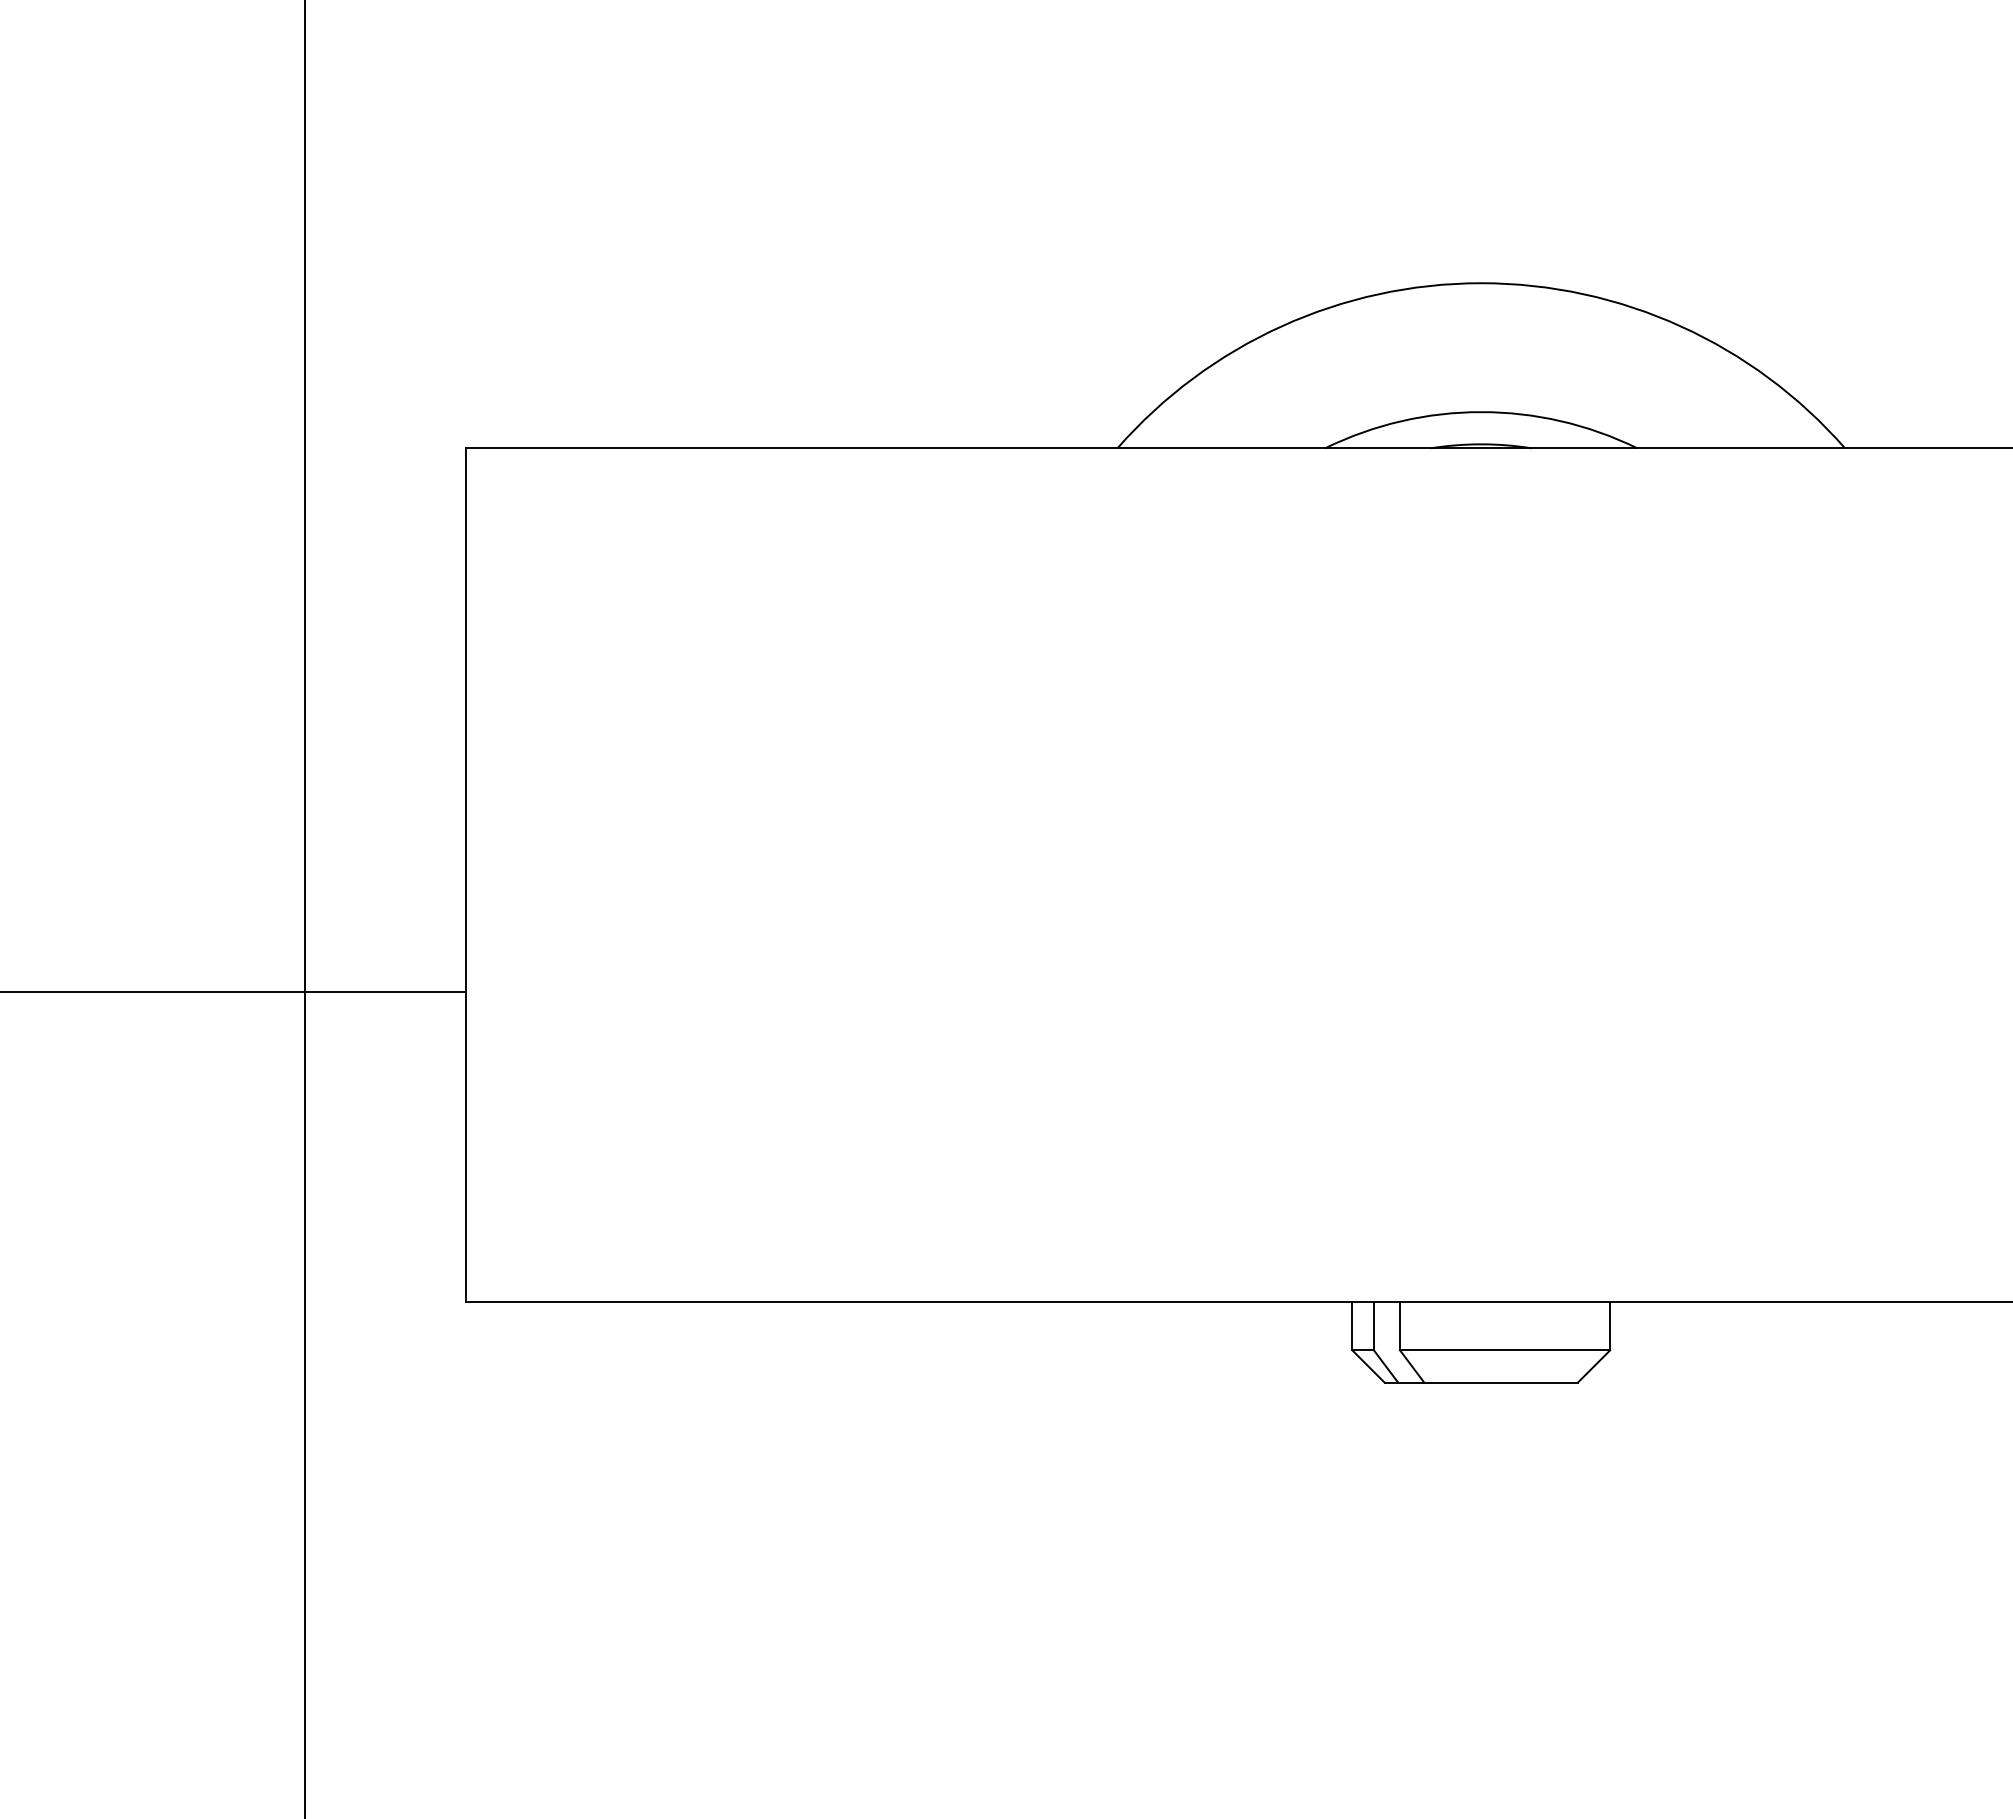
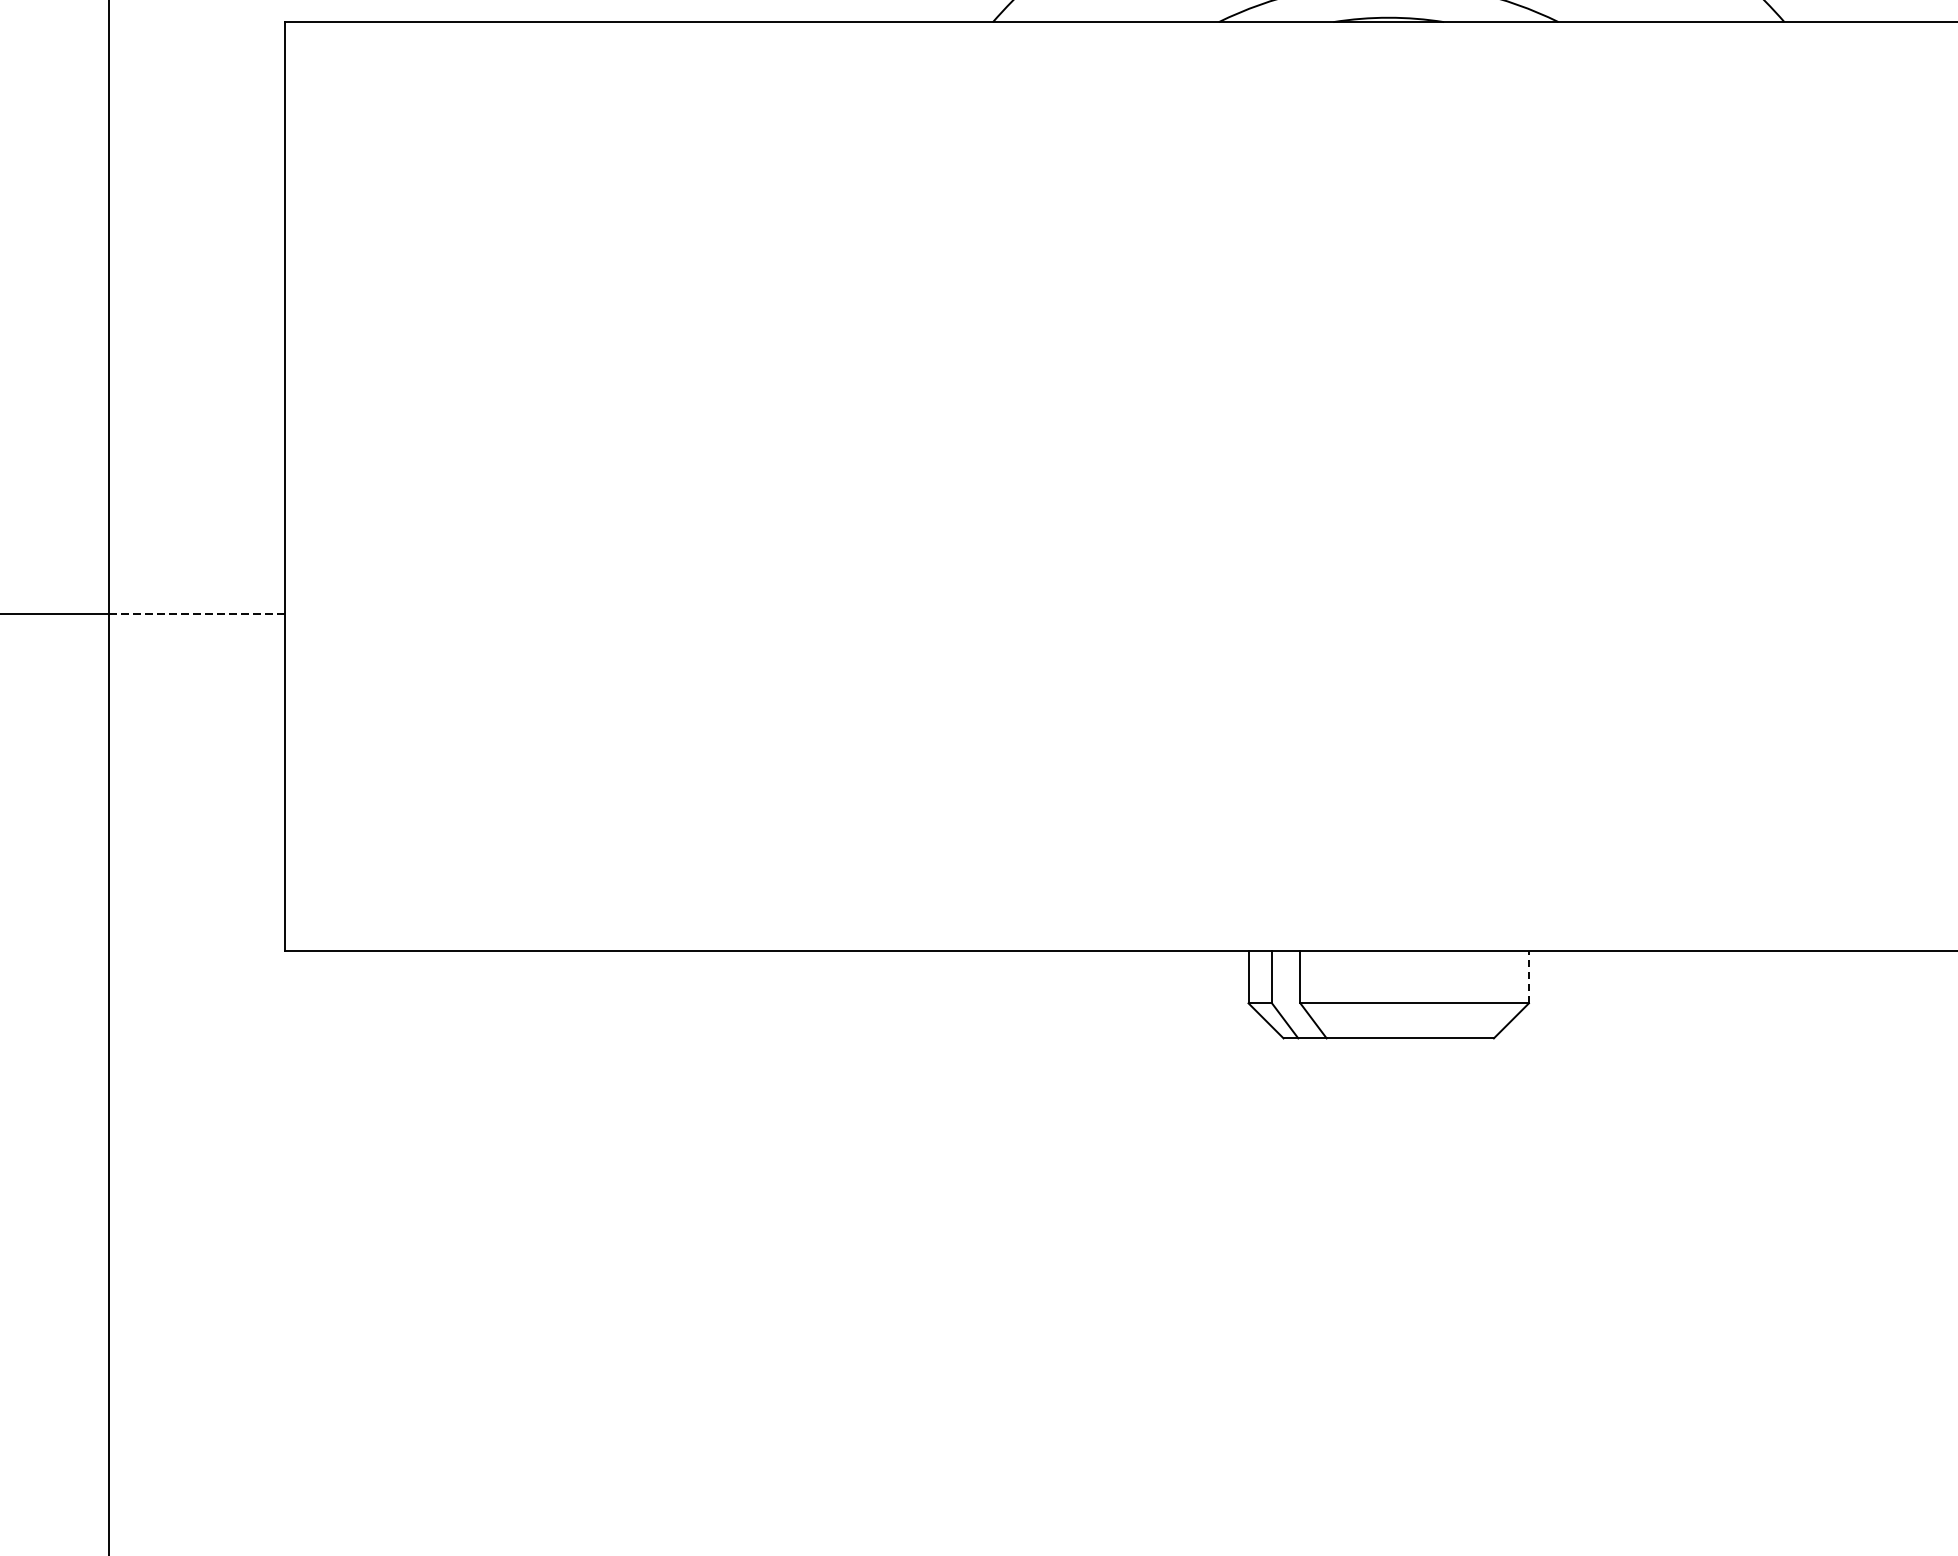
line: (385, 992) -> (196, 614), solid -> dashed
line: (1610, 1325) -> (1529, 976), solid -> dashed

